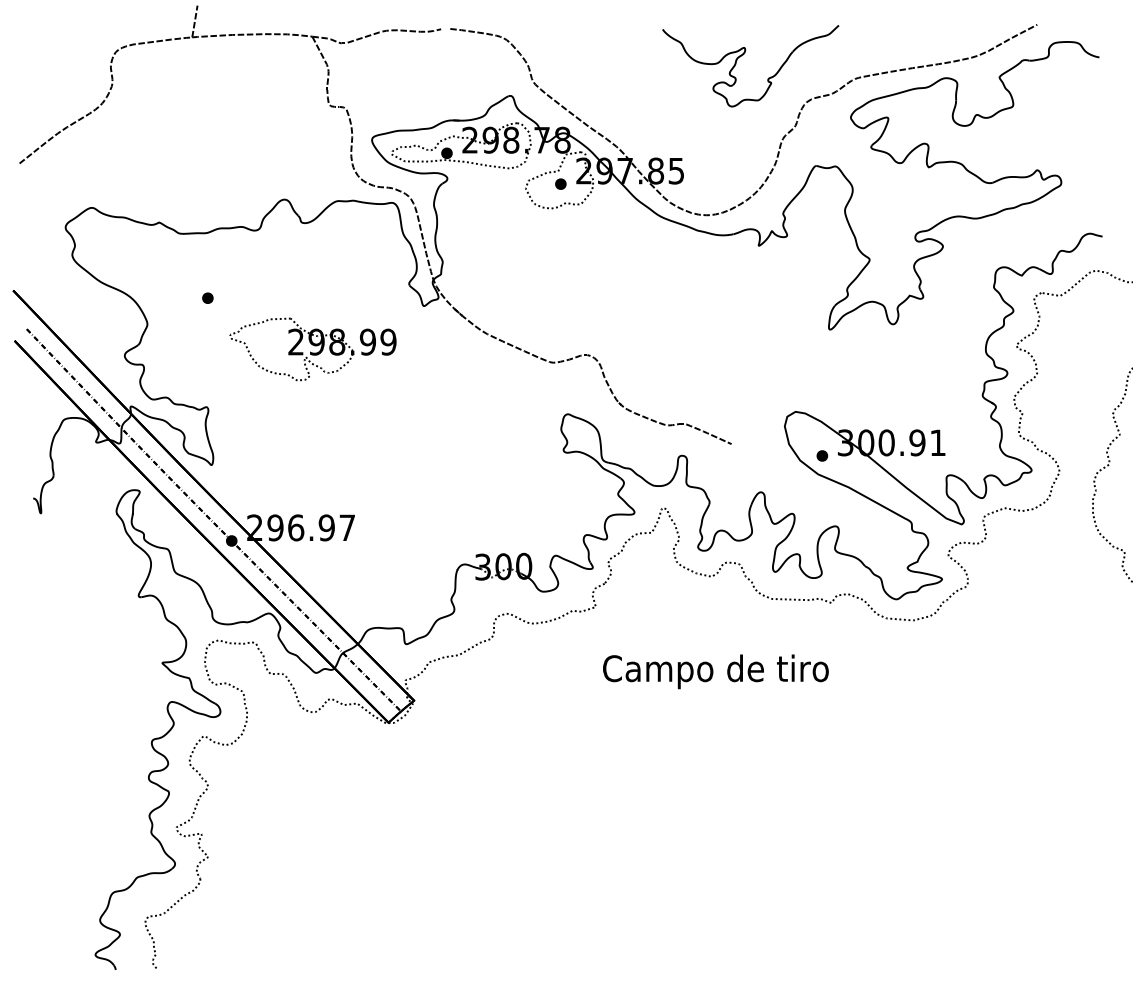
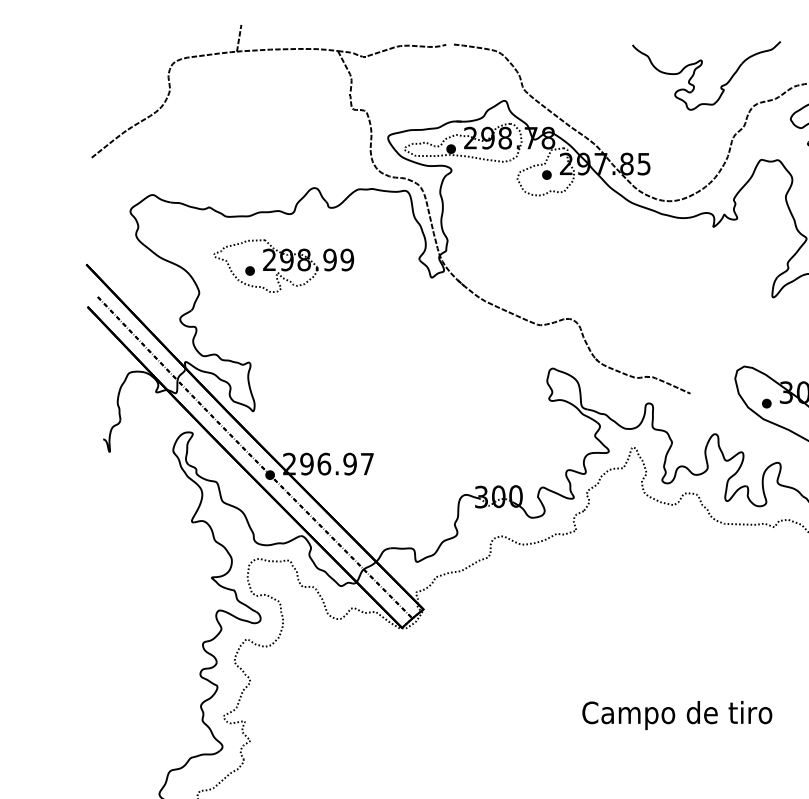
part: (312, 349) -> (283, 266), moved
text: (715, 671) -> (676, 715), moved

